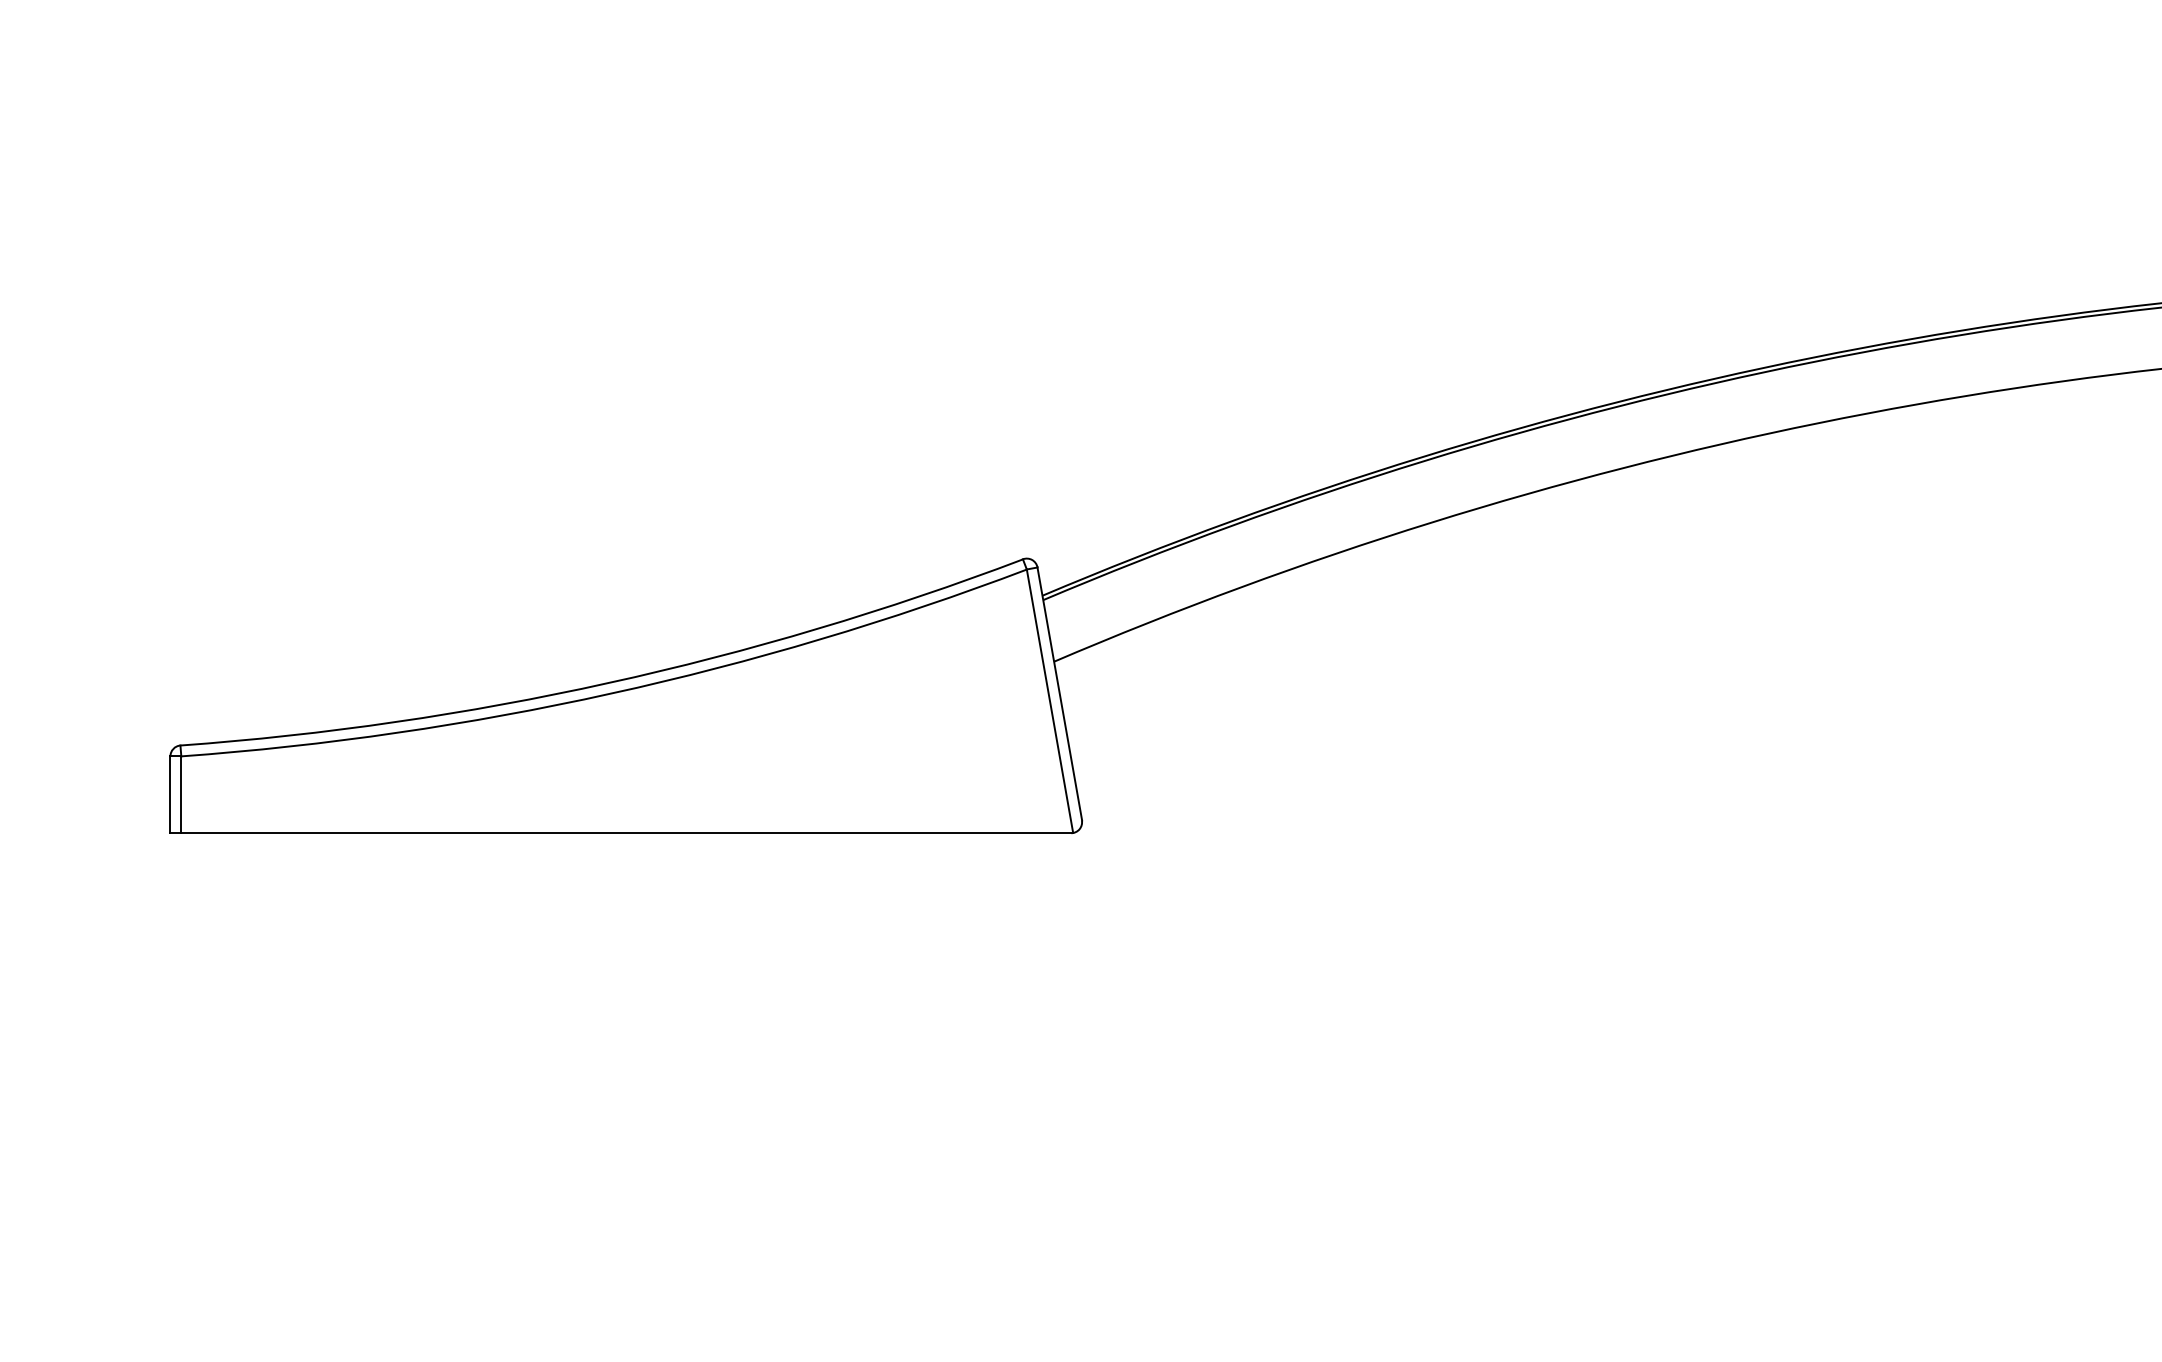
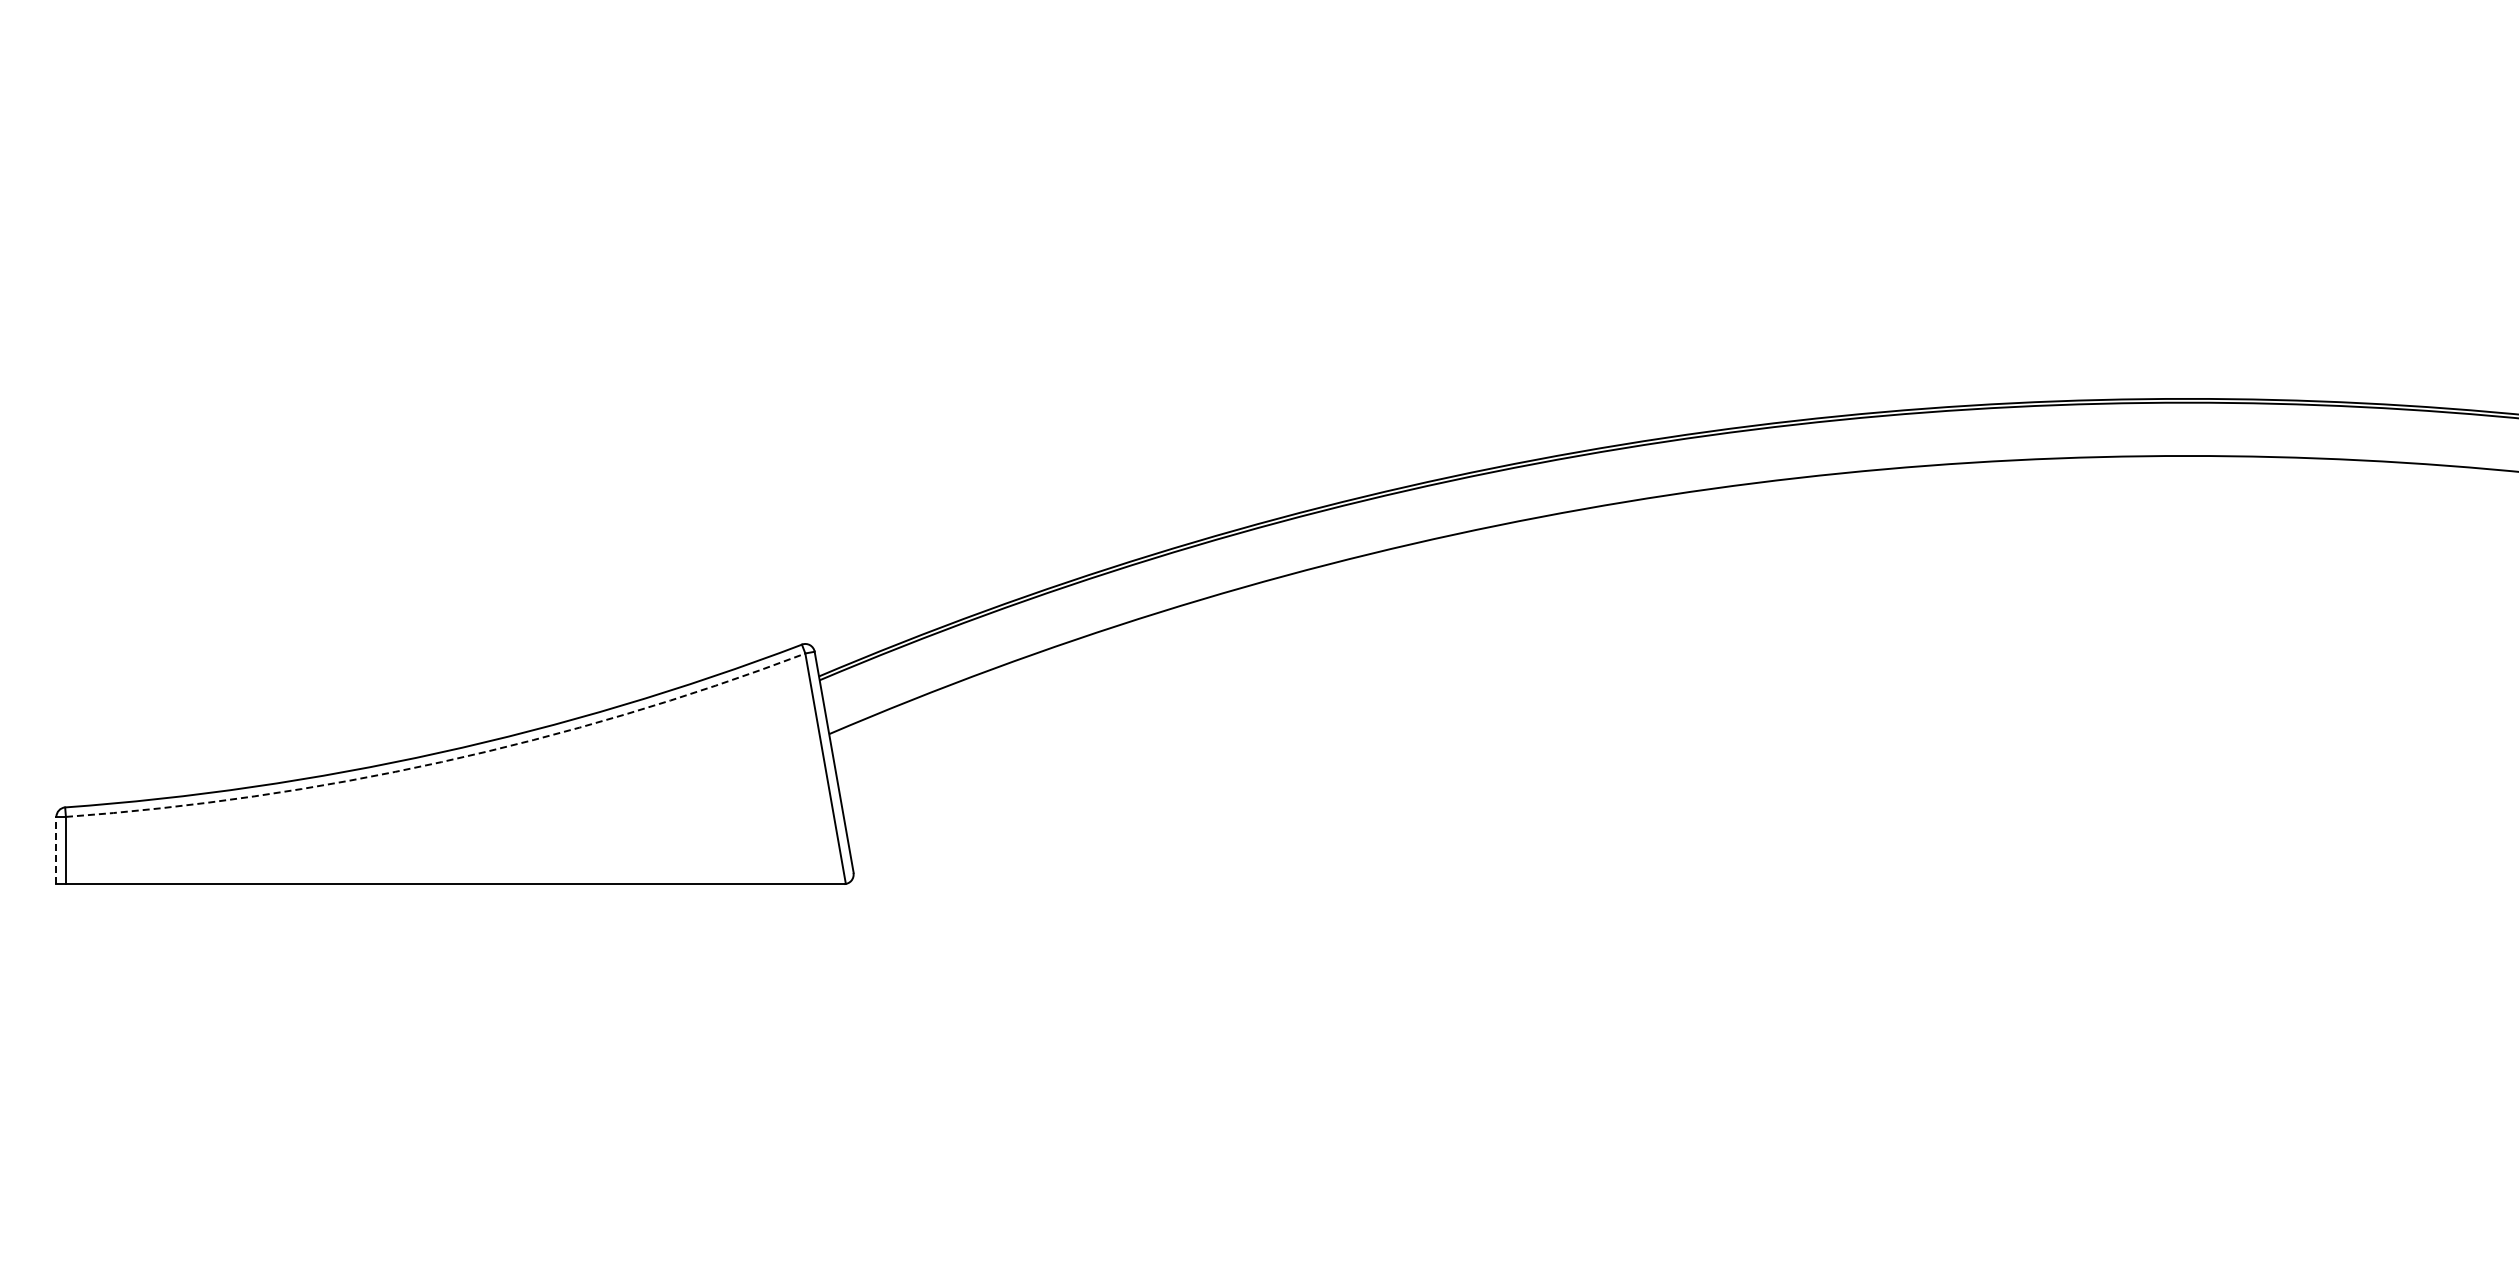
arc: (610, 694) -> (441, 762), solid -> dashed
line: (170, 794) -> (56, 850), solid -> dashed

